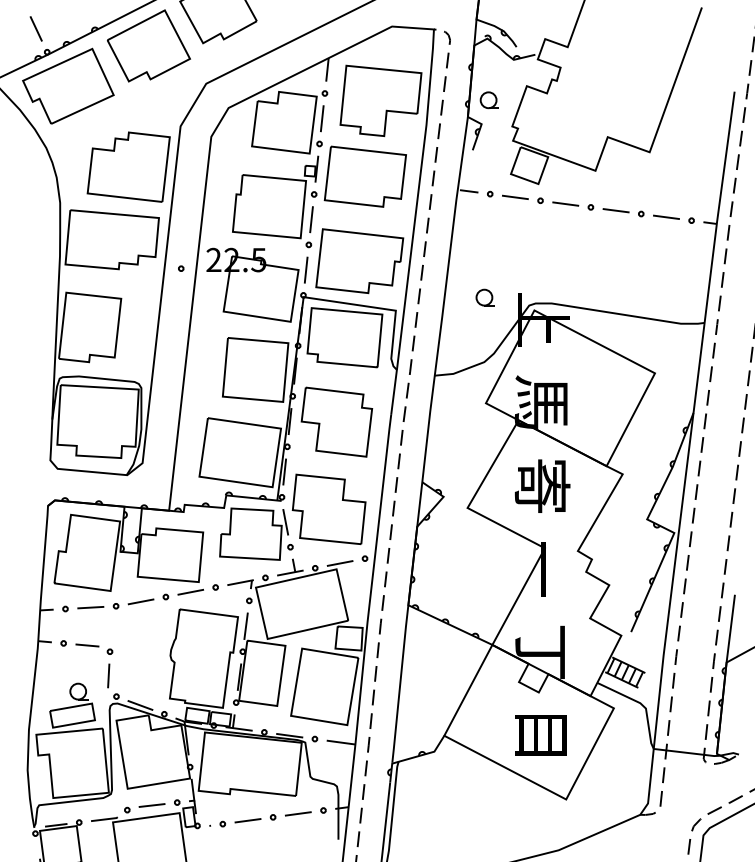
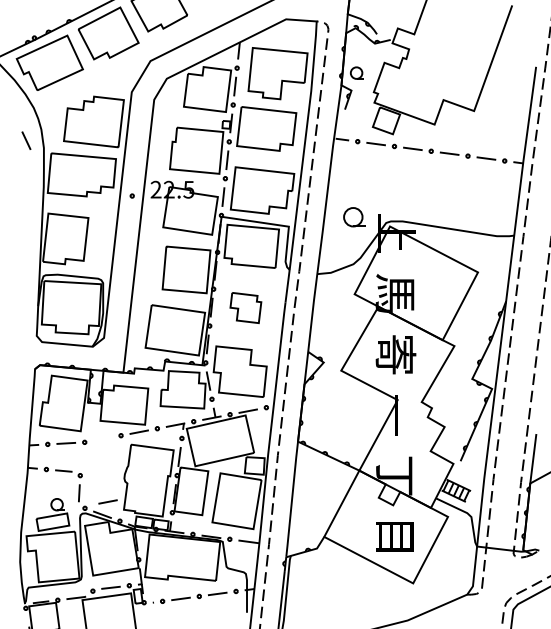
line: (35, 28) -> (25, 140), moved
part: (484, 297) -> (353, 217), size x1.6
part: (336, 421) -> (245, 307), size x0.6
line: (140, 601) -> (107, 501), moved

